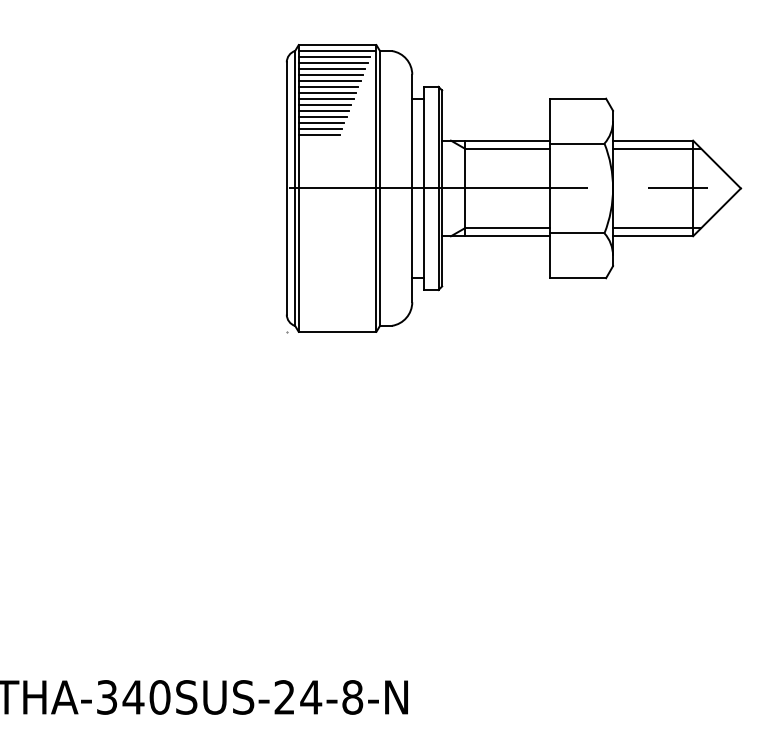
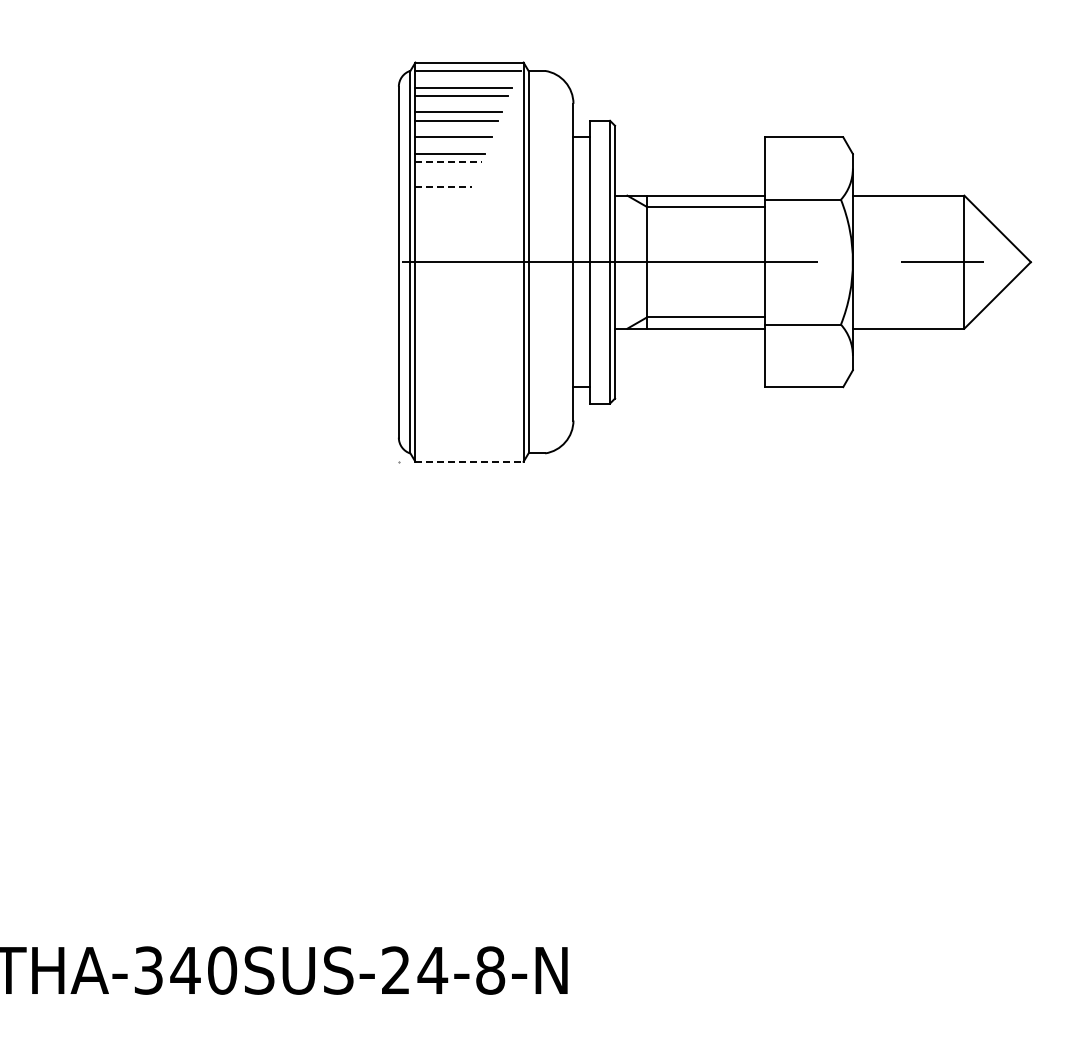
line: (333, 57) -> (464, 79), removed
line: (330, 75) -> (459, 104), removed
line: (327, 93) -> (455, 129), removed
line: (324, 104) -> (451, 145), removed
line: (323, 116) -> (449, 162), solid -> dashed
line: (321, 122) -> (446, 170), removed
line: (320, 129) -> (445, 179), removed
line: (319, 134) -> (444, 187), solid -> dashed
line: (656, 148) -> (913, 206), removed
line: (656, 228) -> (913, 317), removed
line: (338, 331) -> (470, 461), solid -> dashed

